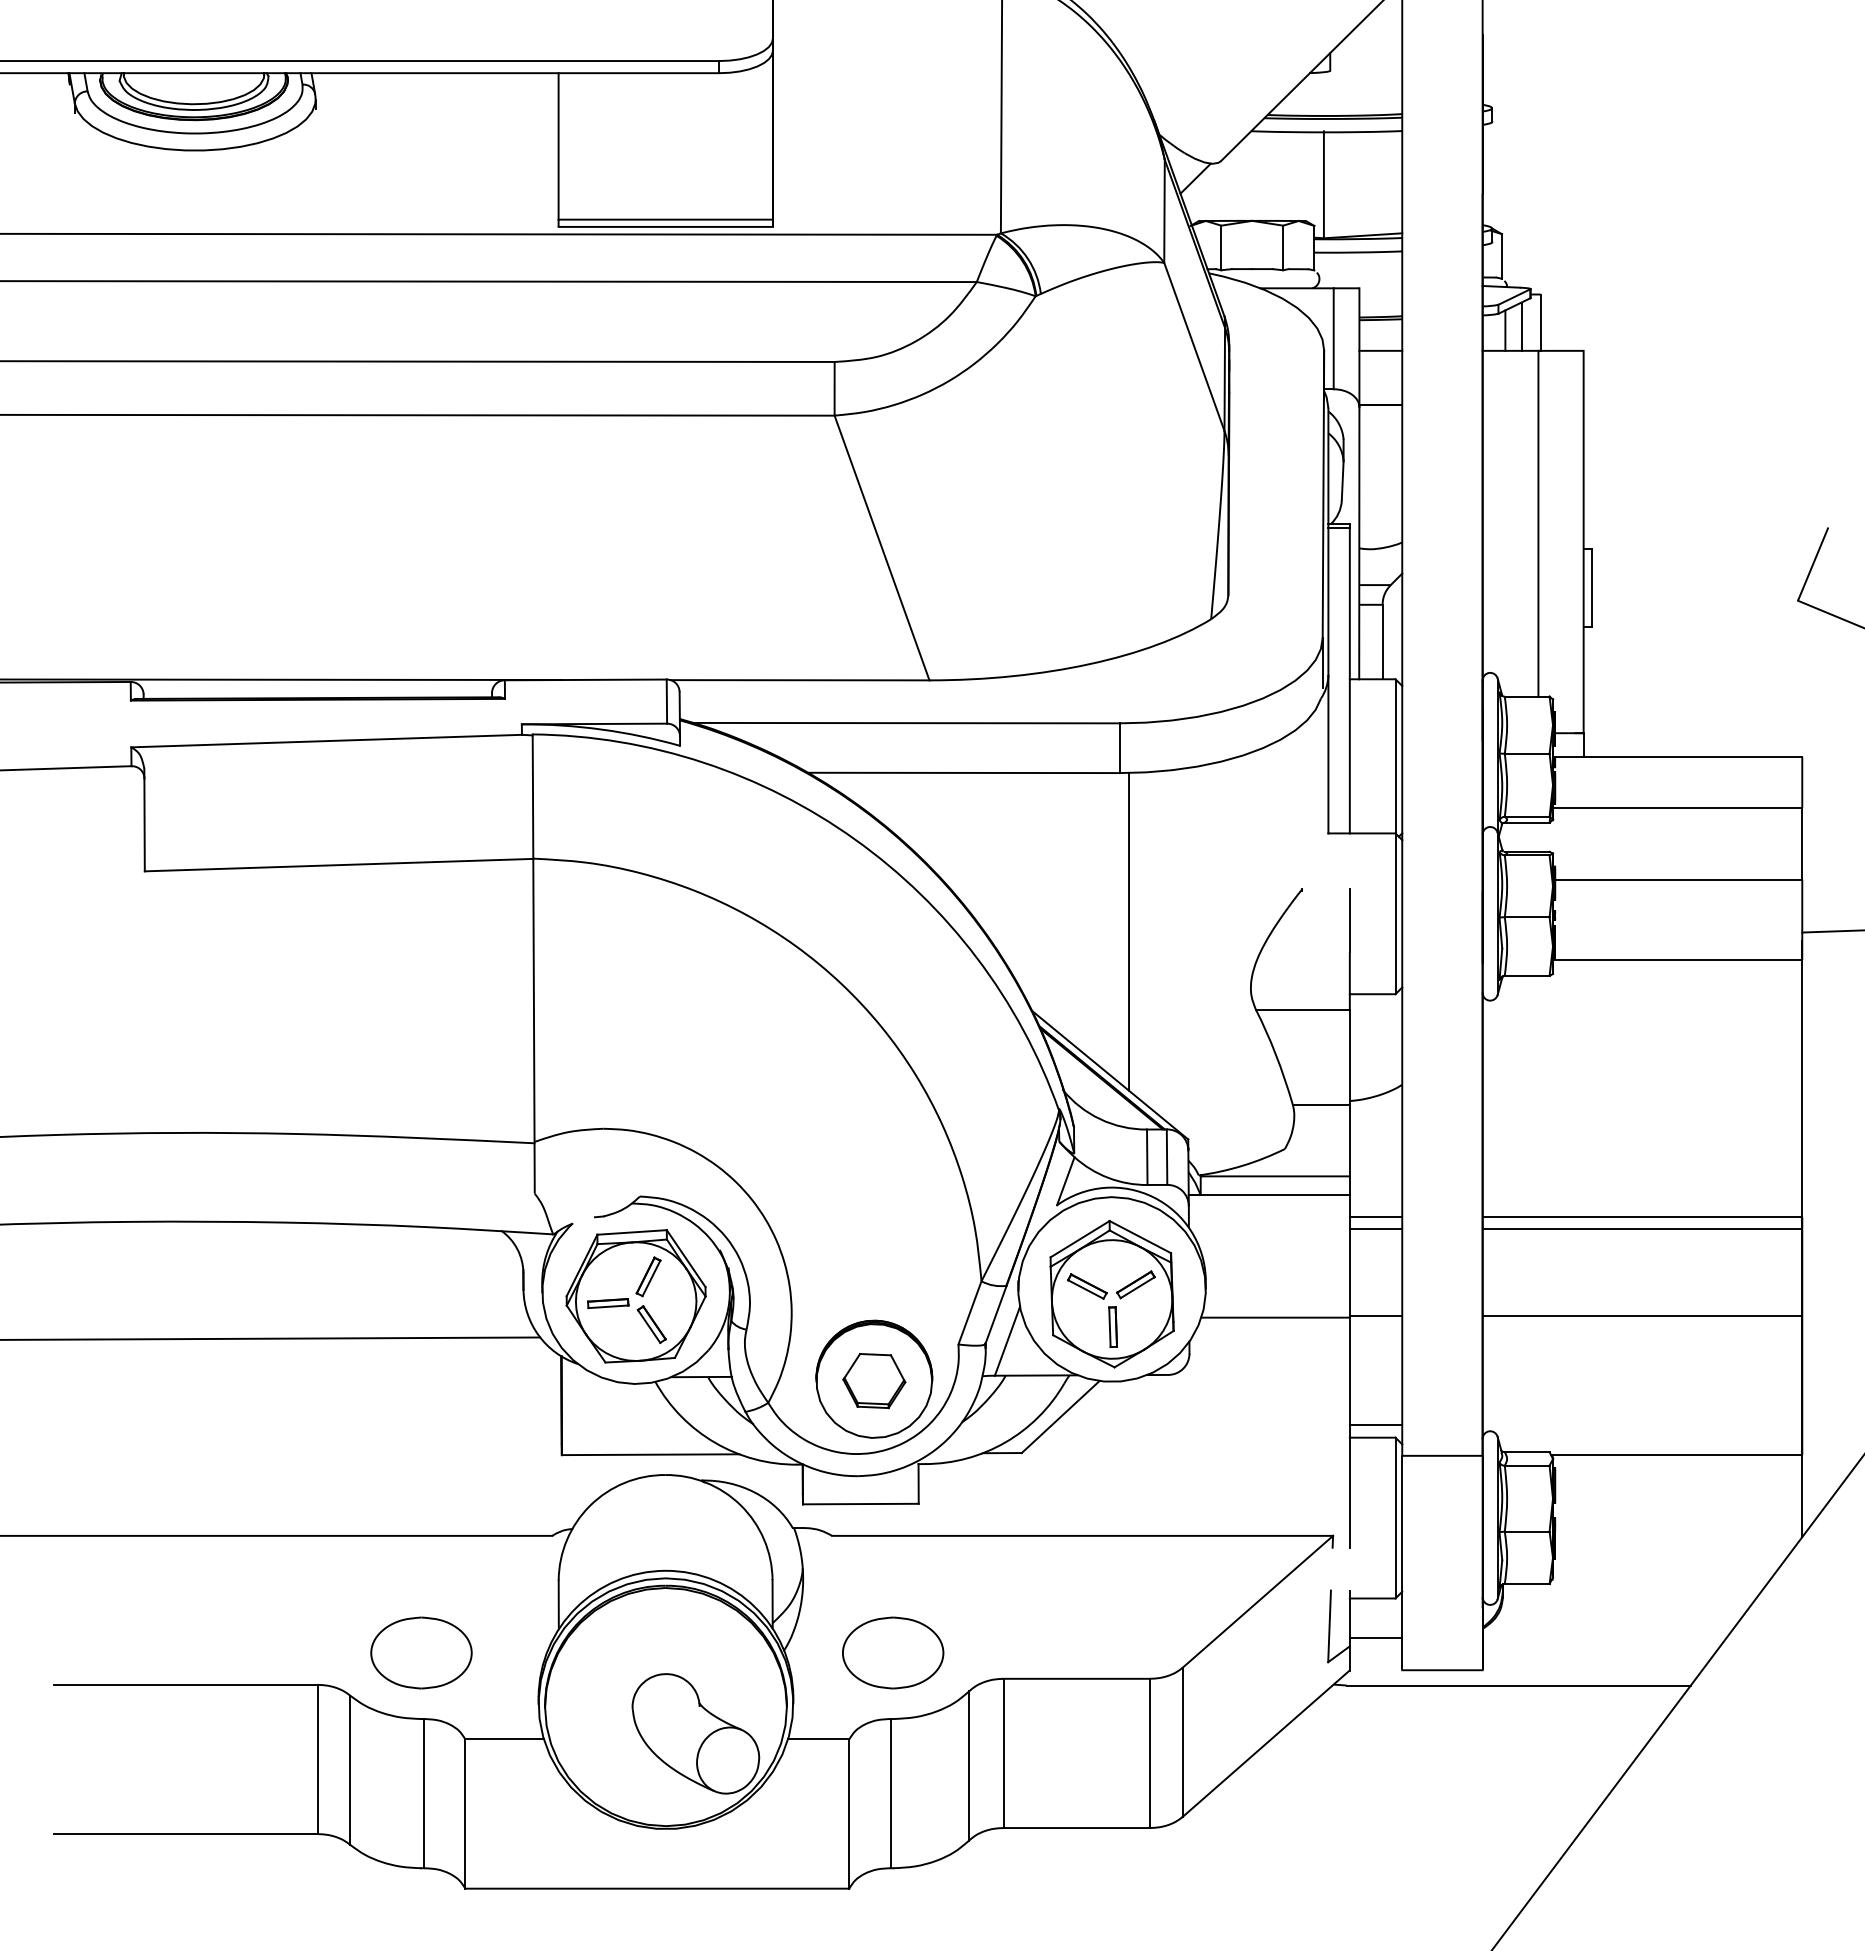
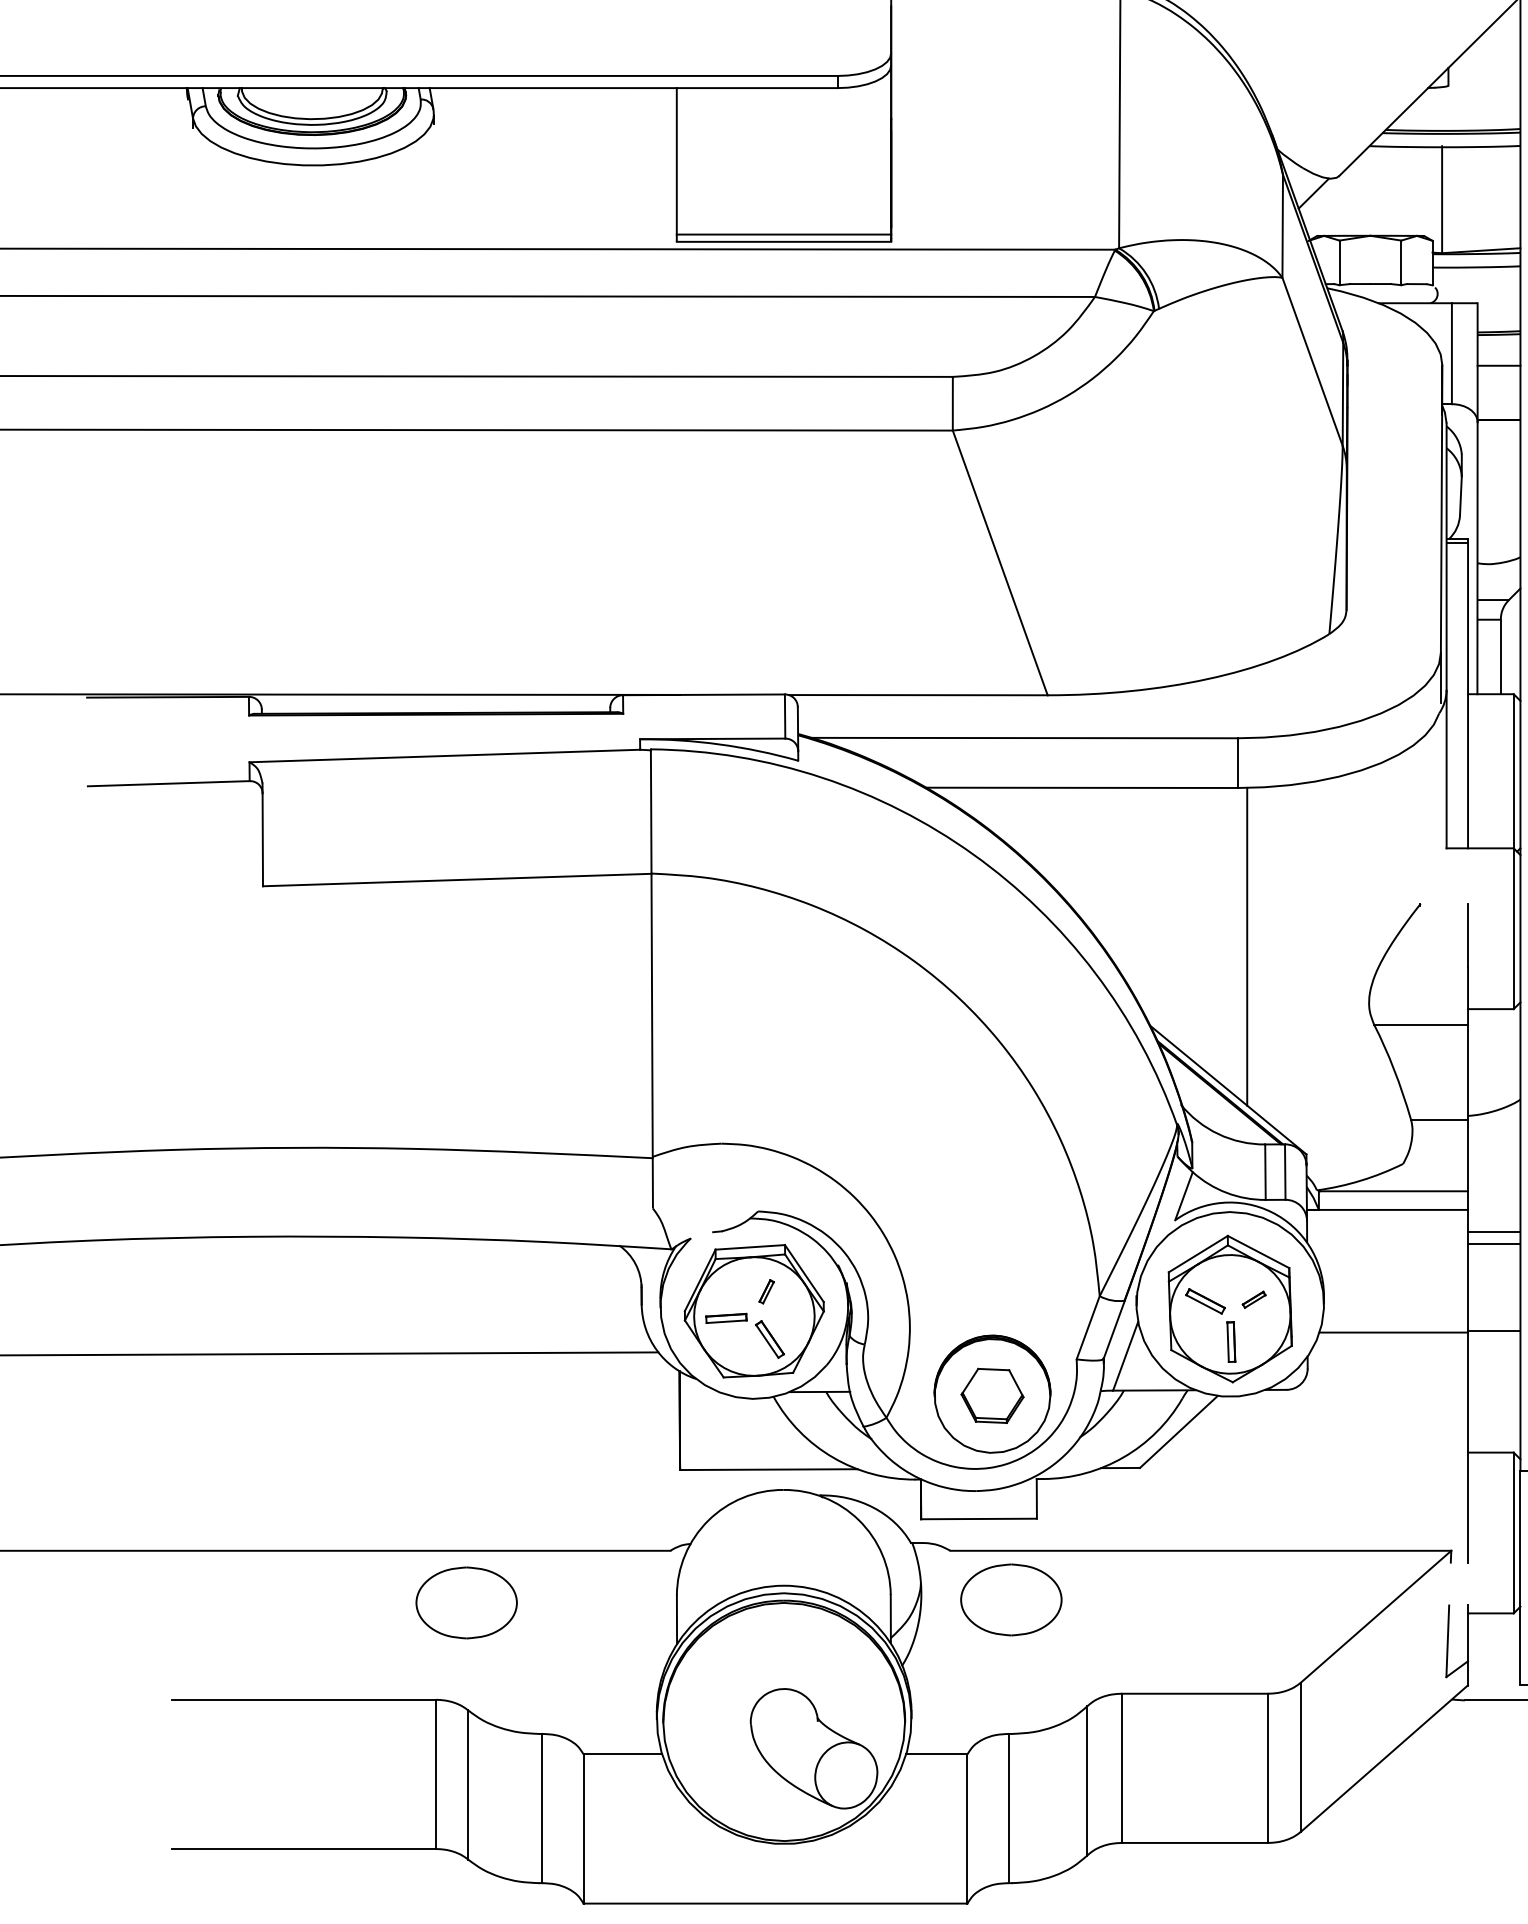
part: (648, 1276) -> (766, 1291), size x0.6
part: (1135, 1284) -> (1253, 1299), size x0.6
line: (1375, 1424) -> (1493, 1439), removed
line: (1375, 1638) -> (1493, 1653), removed
part: (421, 1652) -> (466, 1602), moved
part: (893, 1652) -> (1011, 1599), moved

